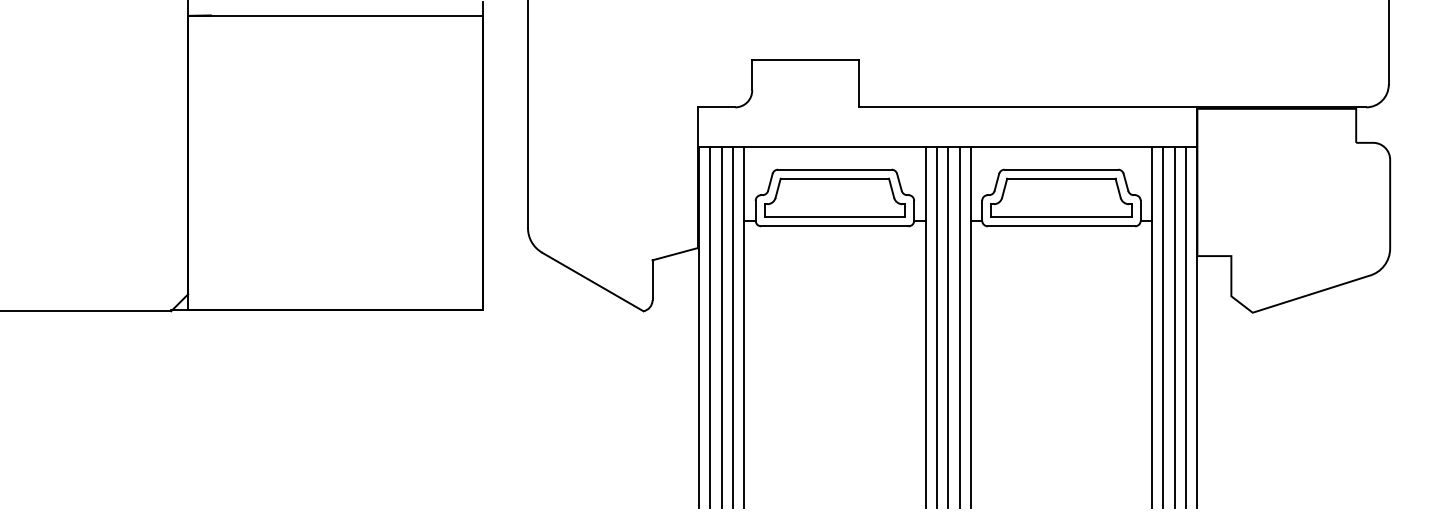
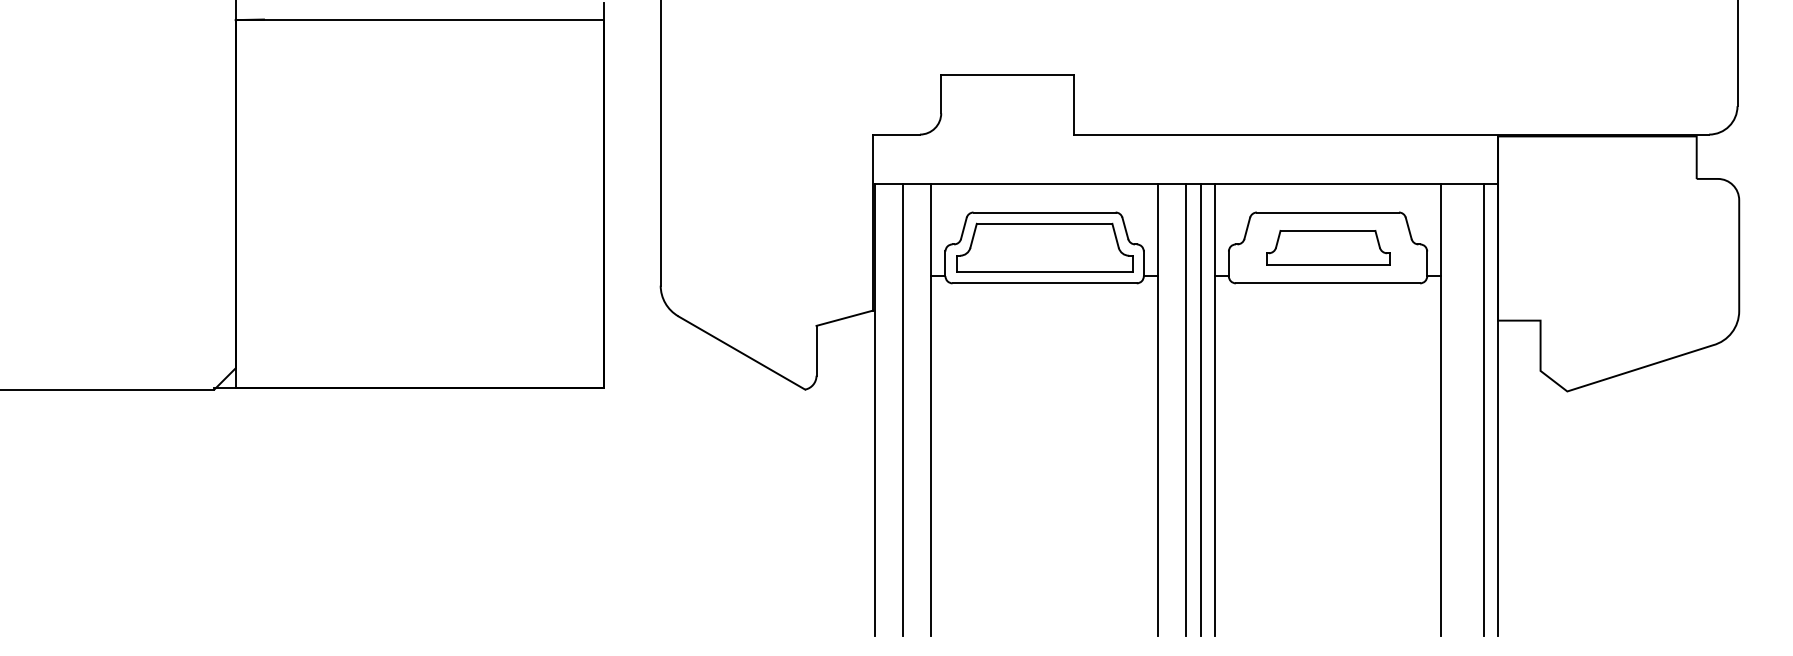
part: (1061, 197) -> (1327, 247), size x0.7
line: (710, 327) -> (888, 410), removed
line: (733, 327) -> (917, 410), removed
line: (937, 327) -> (1172, 410), removed
line: (1163, 327) -> (1455, 410), removed
line: (1174, 327) -> (1469, 410), removed

